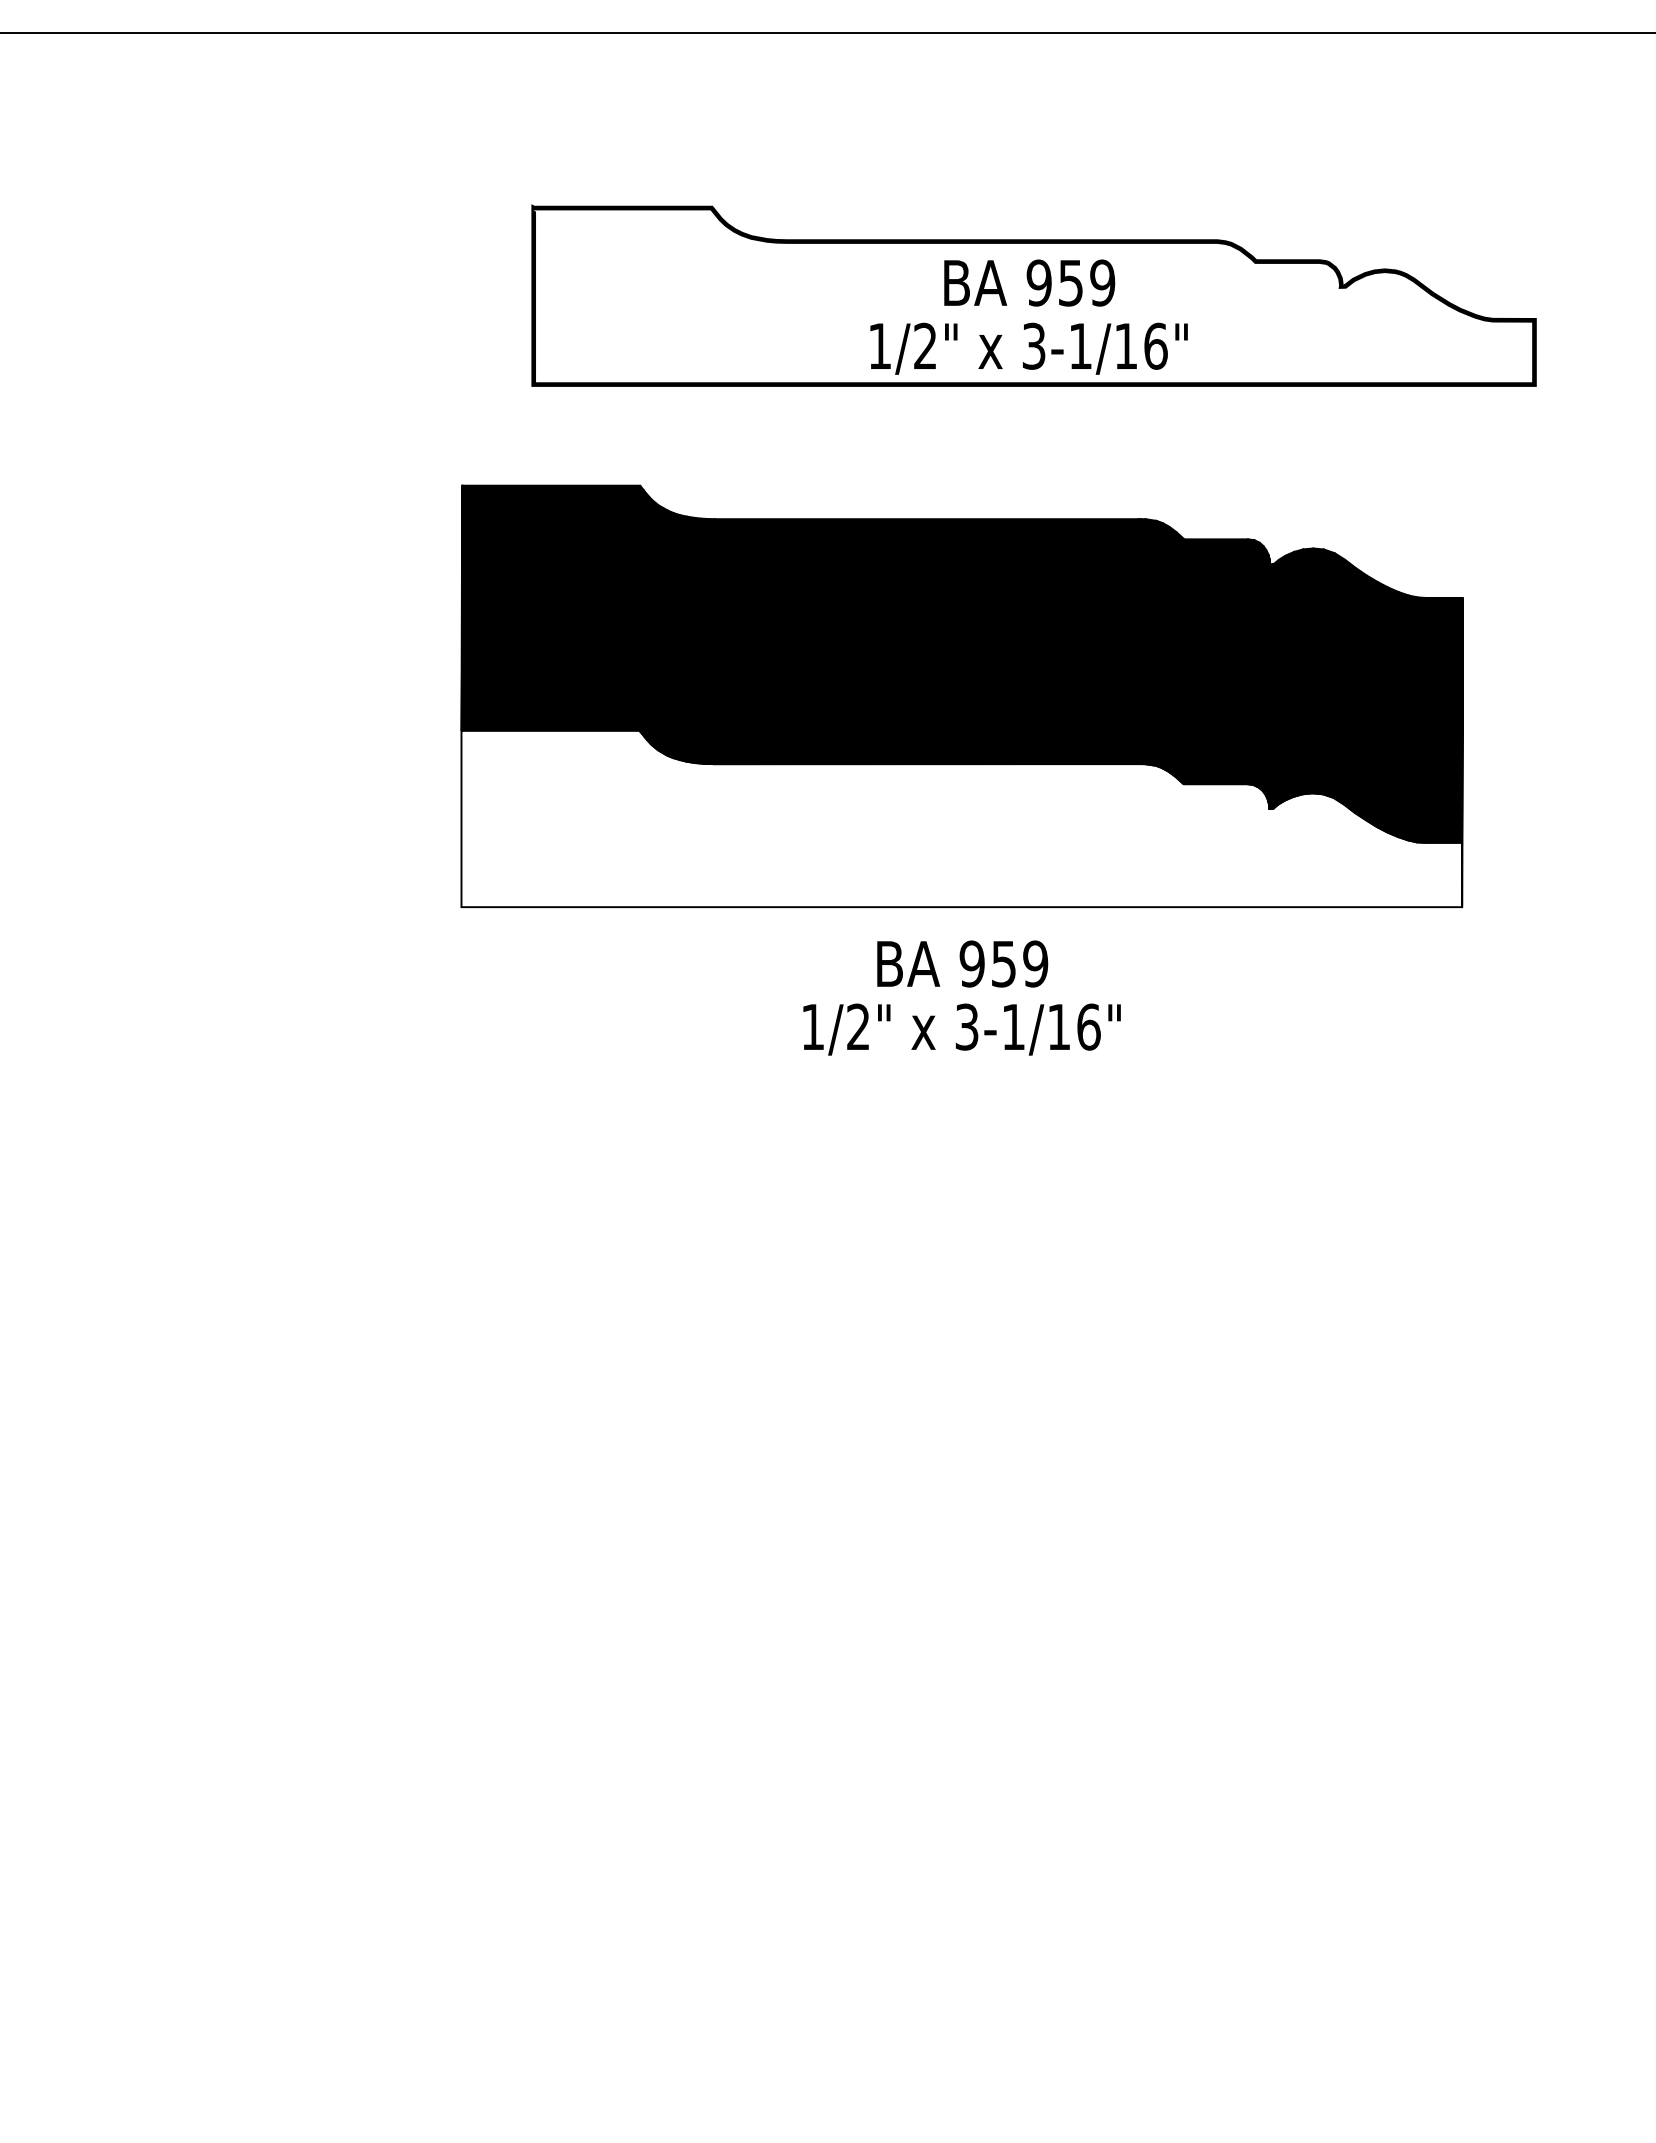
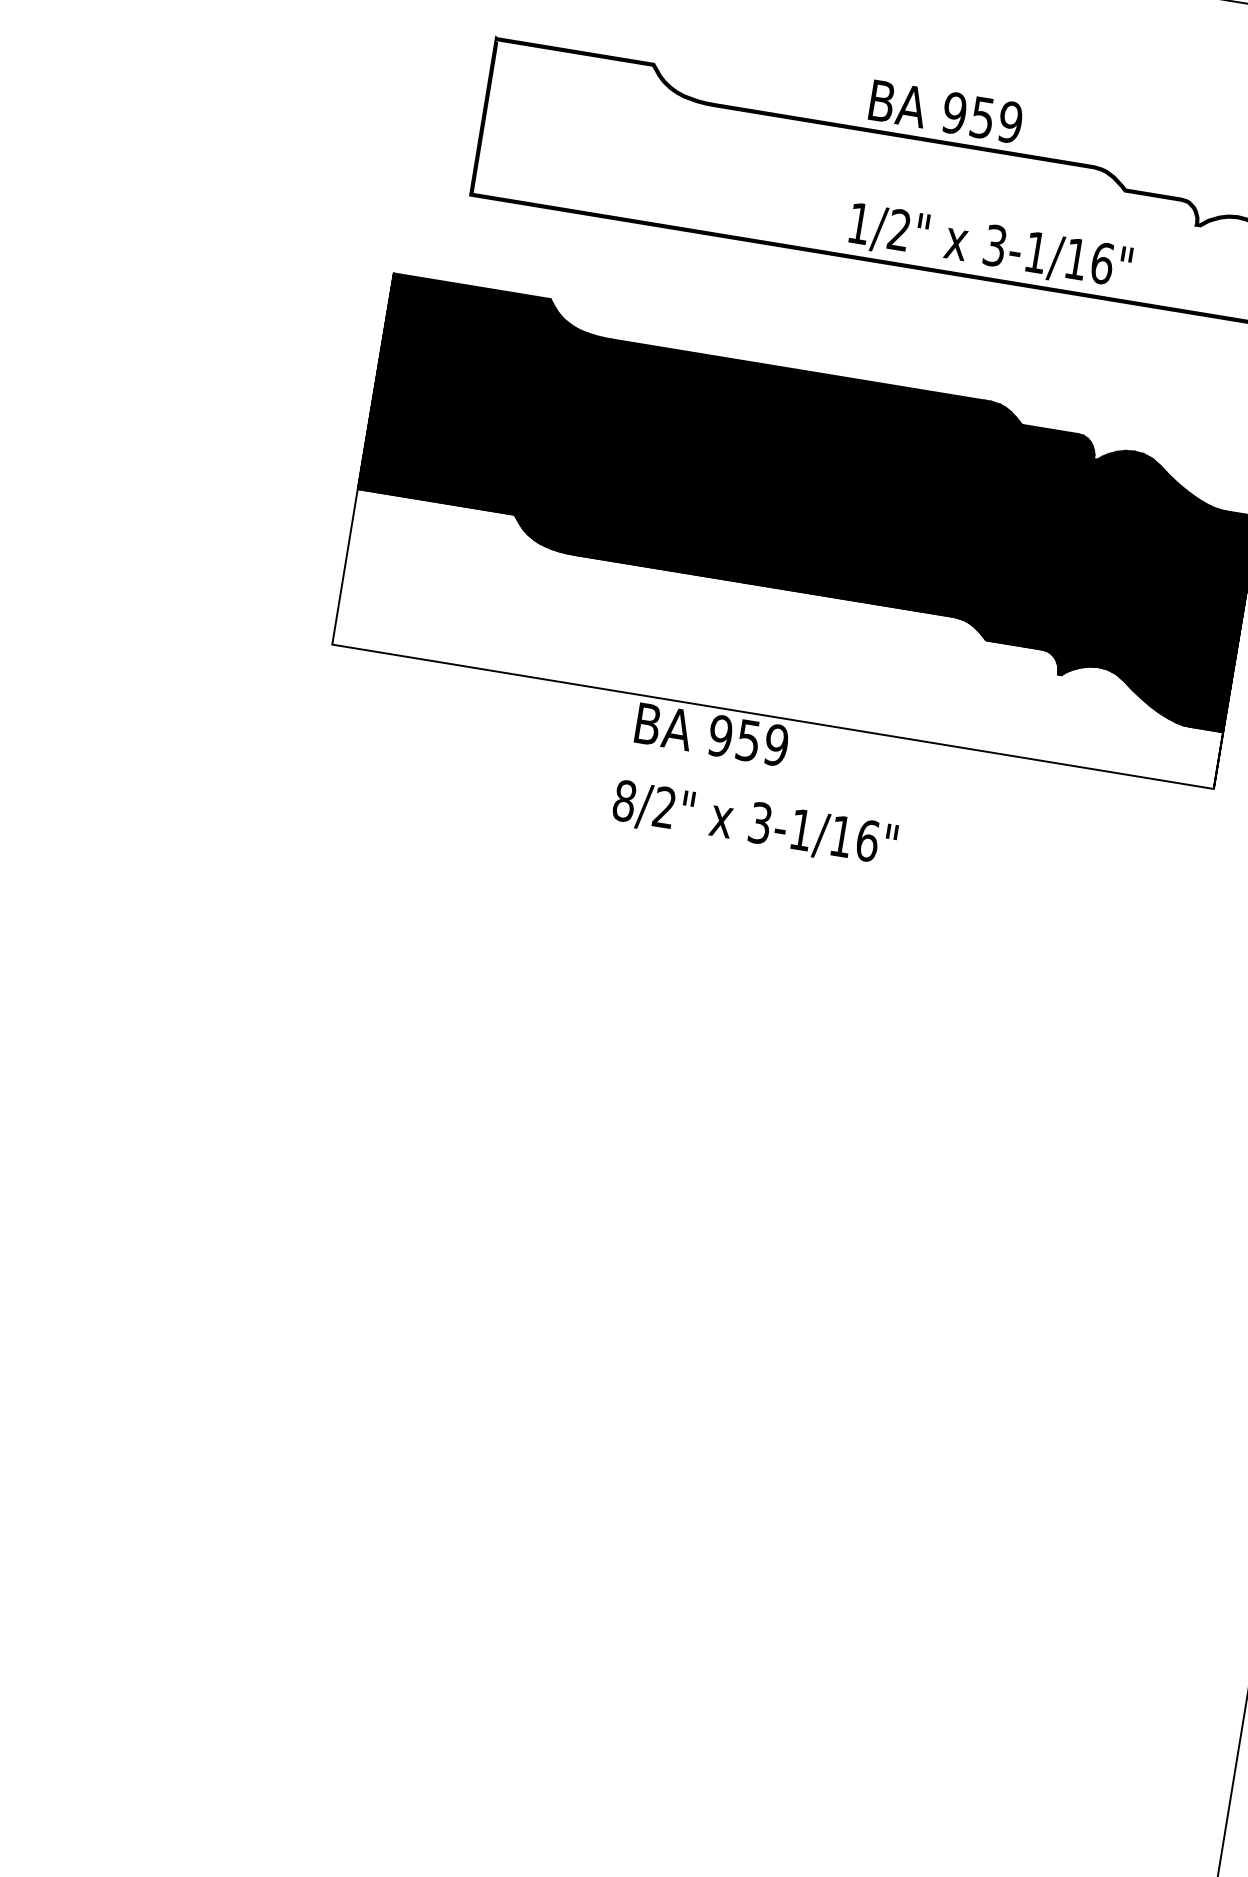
text: (1029, 282) -> (946, 111), moved
text: (1028, 348) -> (989, 246), moved
text: (962, 963) -> (712, 734), moved
text: (812, 1026) -> (624, 800), 1/2" -> 8/2"

